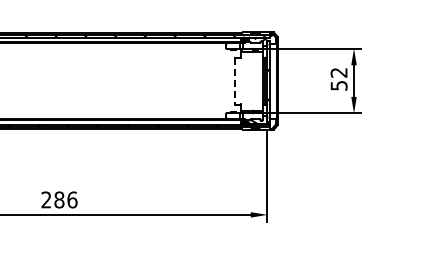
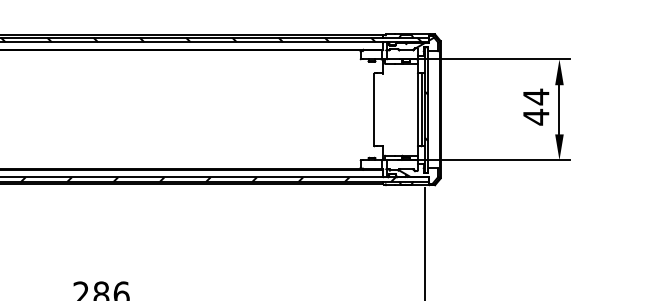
text: (338, 79) -> (535, 107), 52 -> 44
line: (234, 81) -> (373, 110), dashed -> solid

